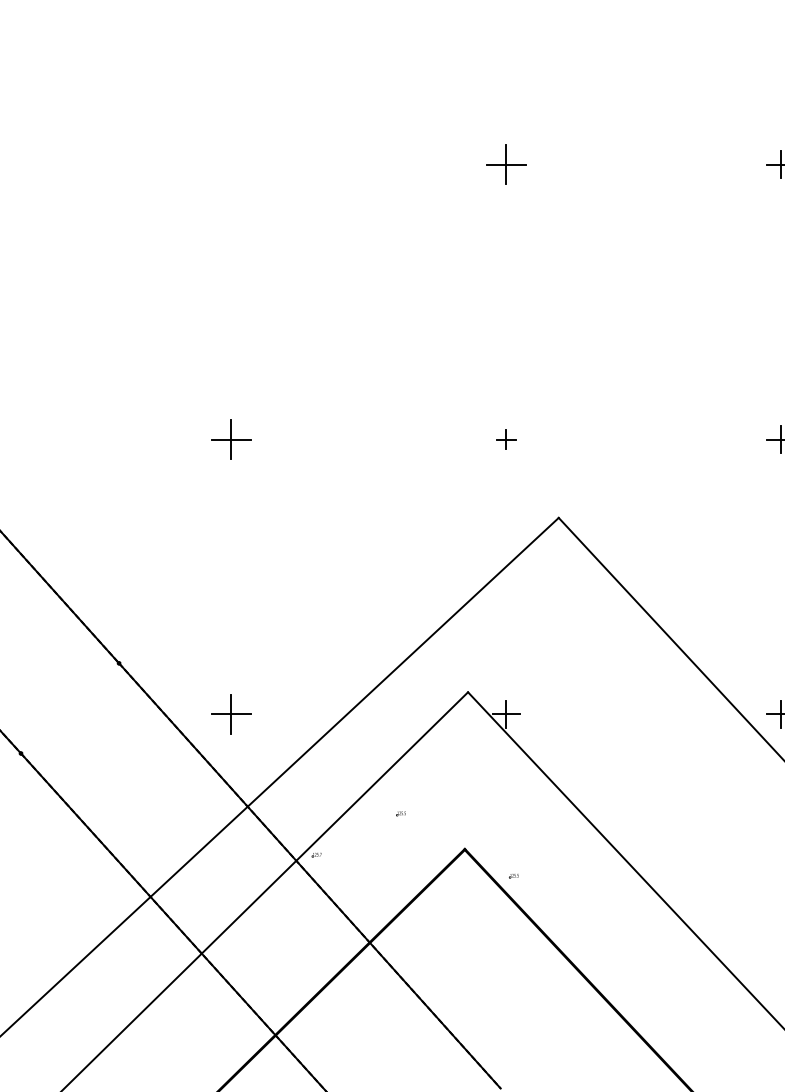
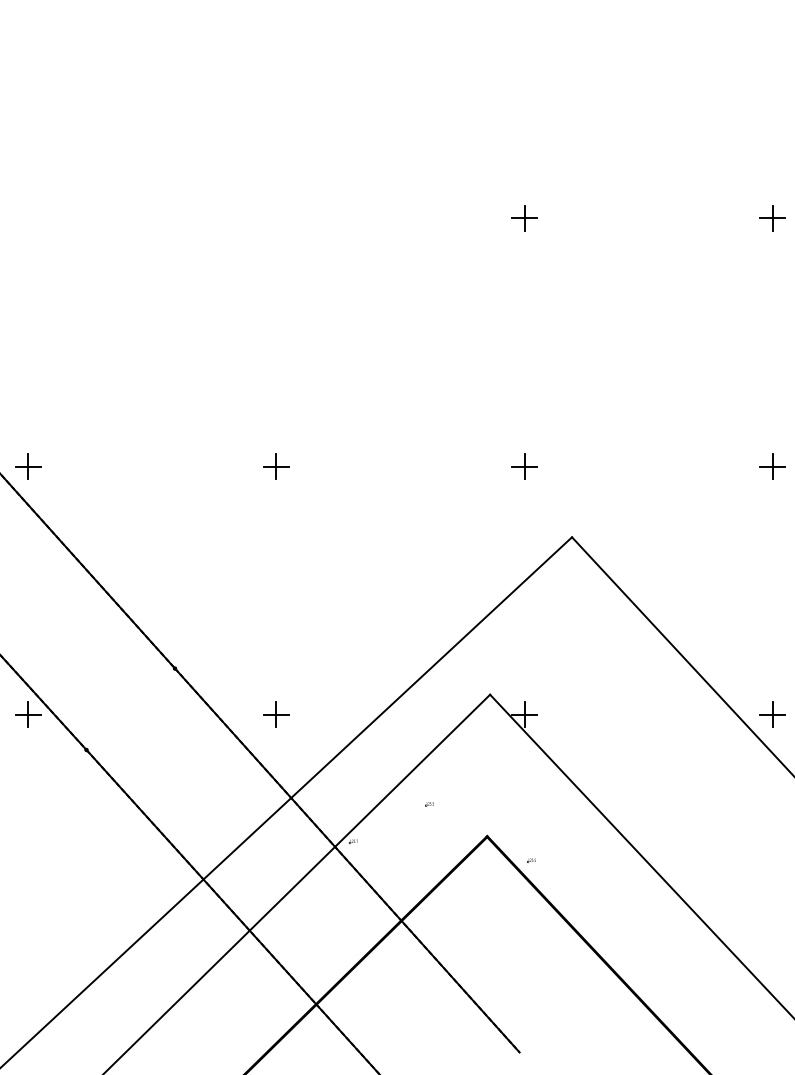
part: (506, 164) -> (524, 218), size x0.71
part: (231, 439) -> (276, 466), size x0.71
part: (506, 439) -> (524, 466), size x1.43
part: (231, 714) -> (276, 714), size x0.71

